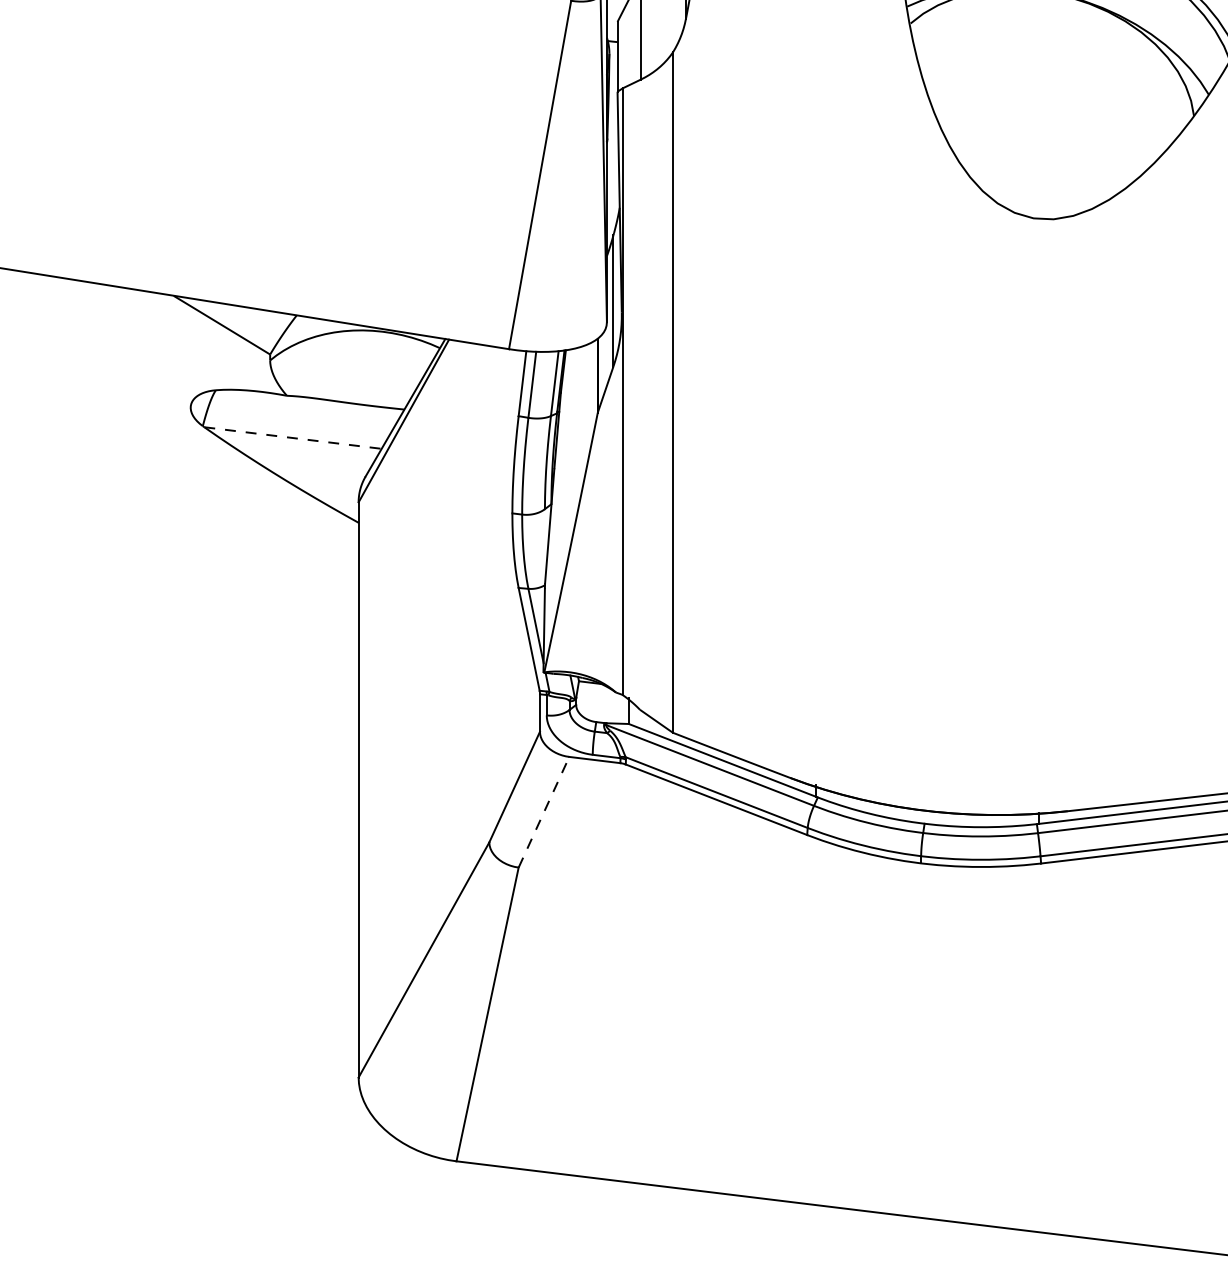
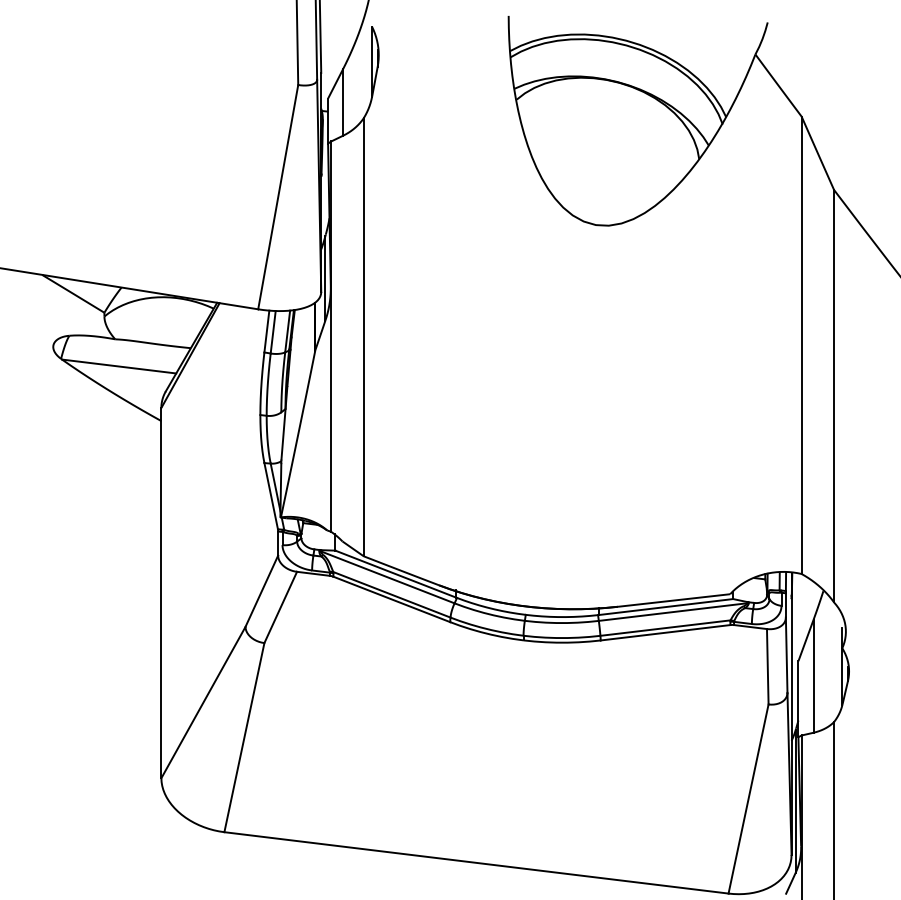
line: (293, 437) -> (119, 366), dashed -> solid
line: (543, 812) -> (280, 607), dashed -> solid

